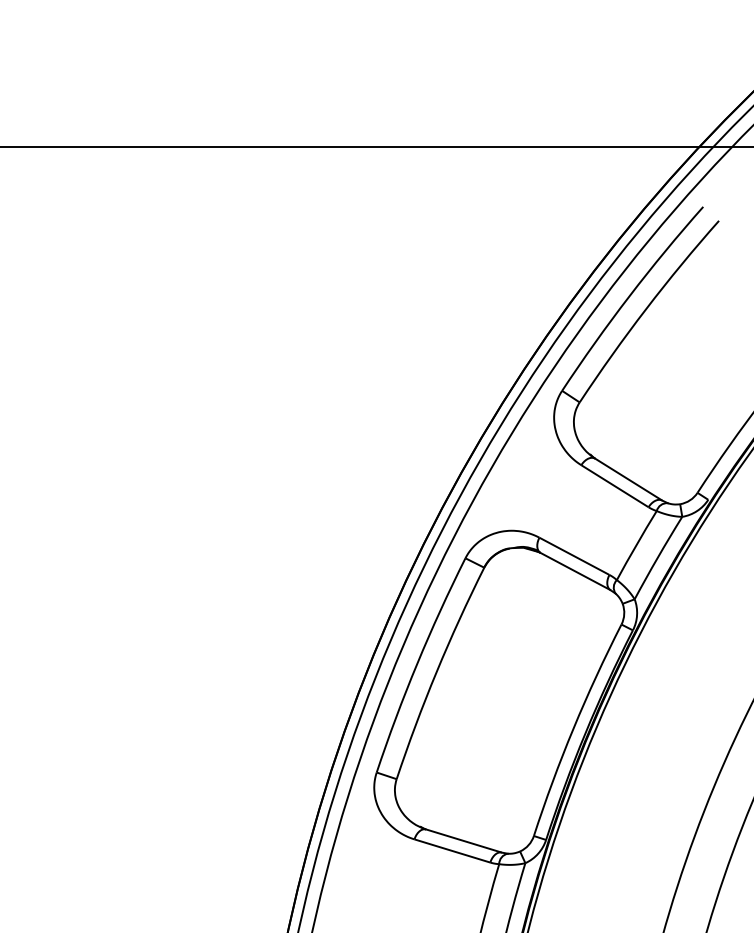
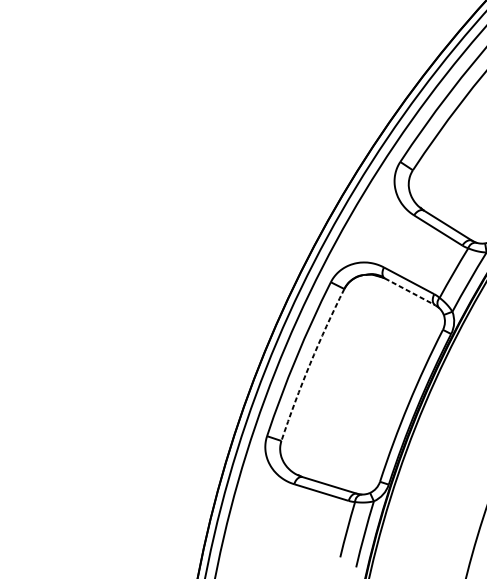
line: (575, 571) -> (409, 291), solid -> dashed
arc: (436, 671) -> (310, 363), solid -> dashed

